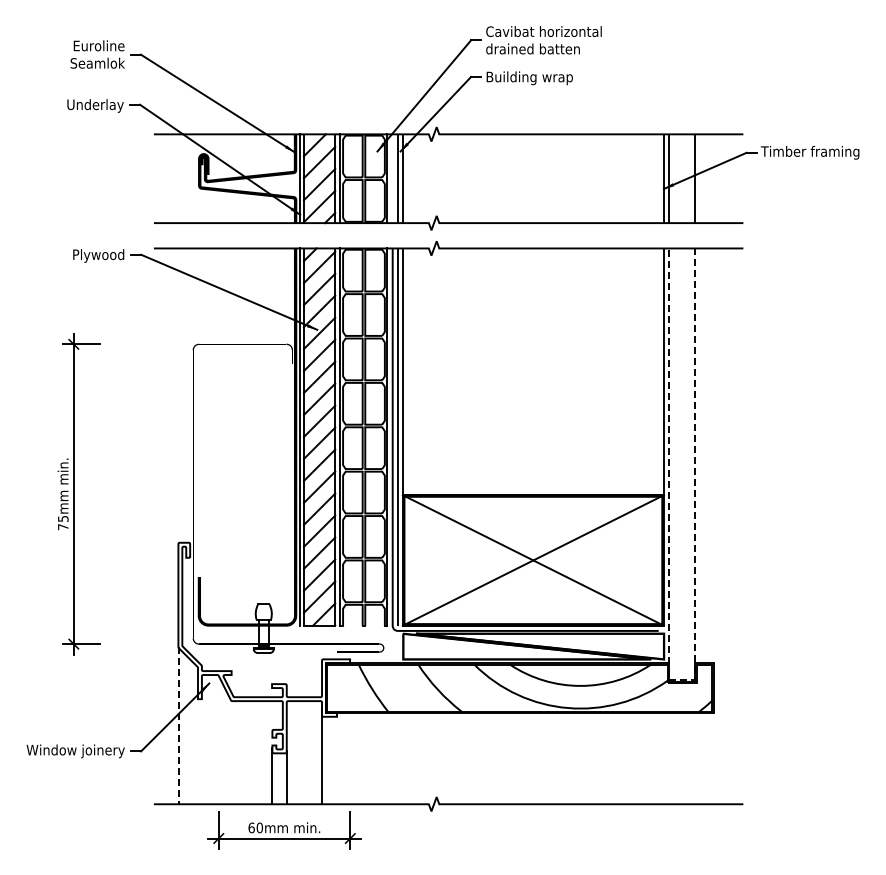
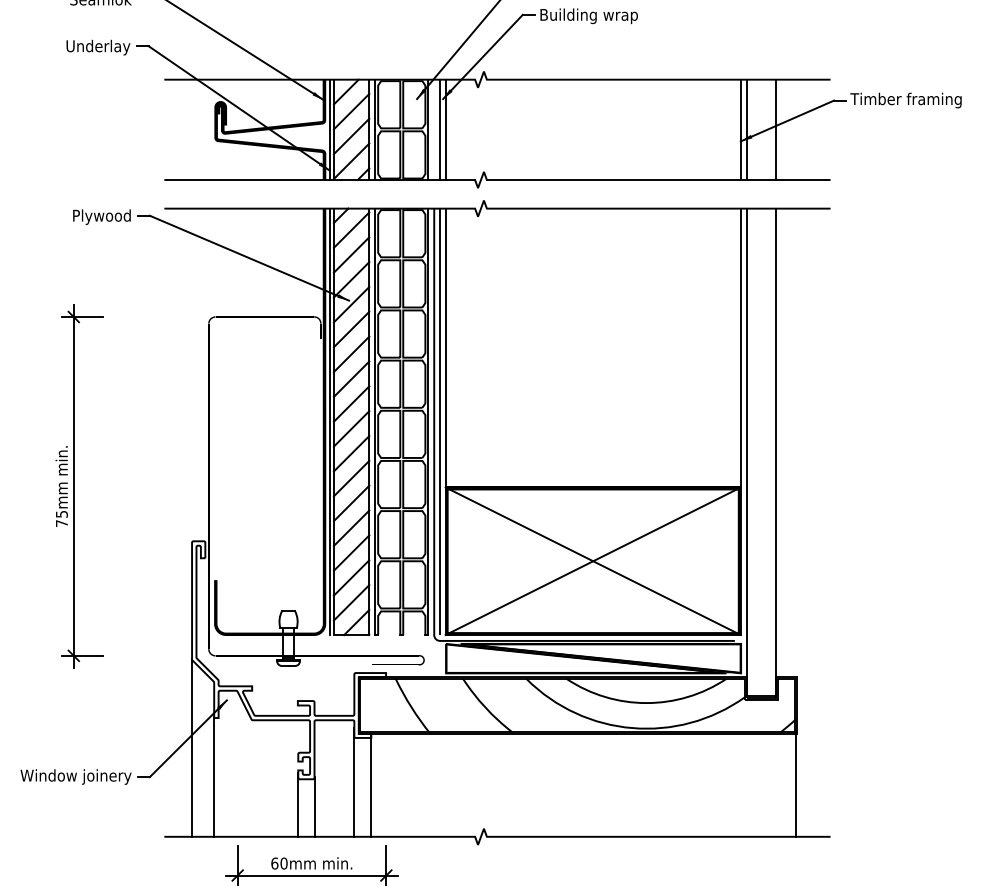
line: (681, 679) -> (760, 695), dashed -> solid
line: (178, 725) -> (192, 747), dashed -> solid
line: (198, 751) -> (214, 777), added
line: (713, 757) -> (796, 783), added
line: (337, 758) -> (371, 785), added

